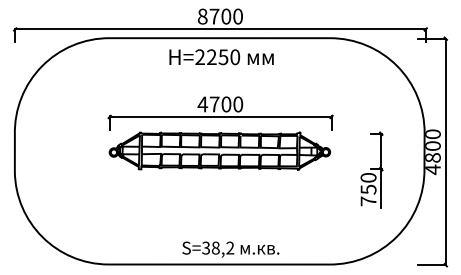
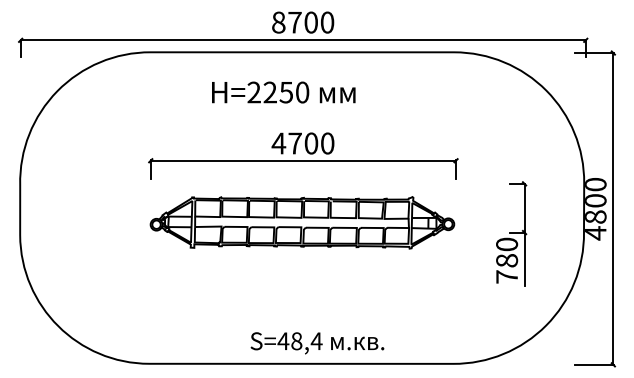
text: (221, 57) -> (283, 92), moved
part: (219, 150) -> (302, 222), moved
text: (368, 189) -> (506, 260), 750 -> 780
text: (217, 248) -> (299, 341), S=38,2 -> S=48,4

